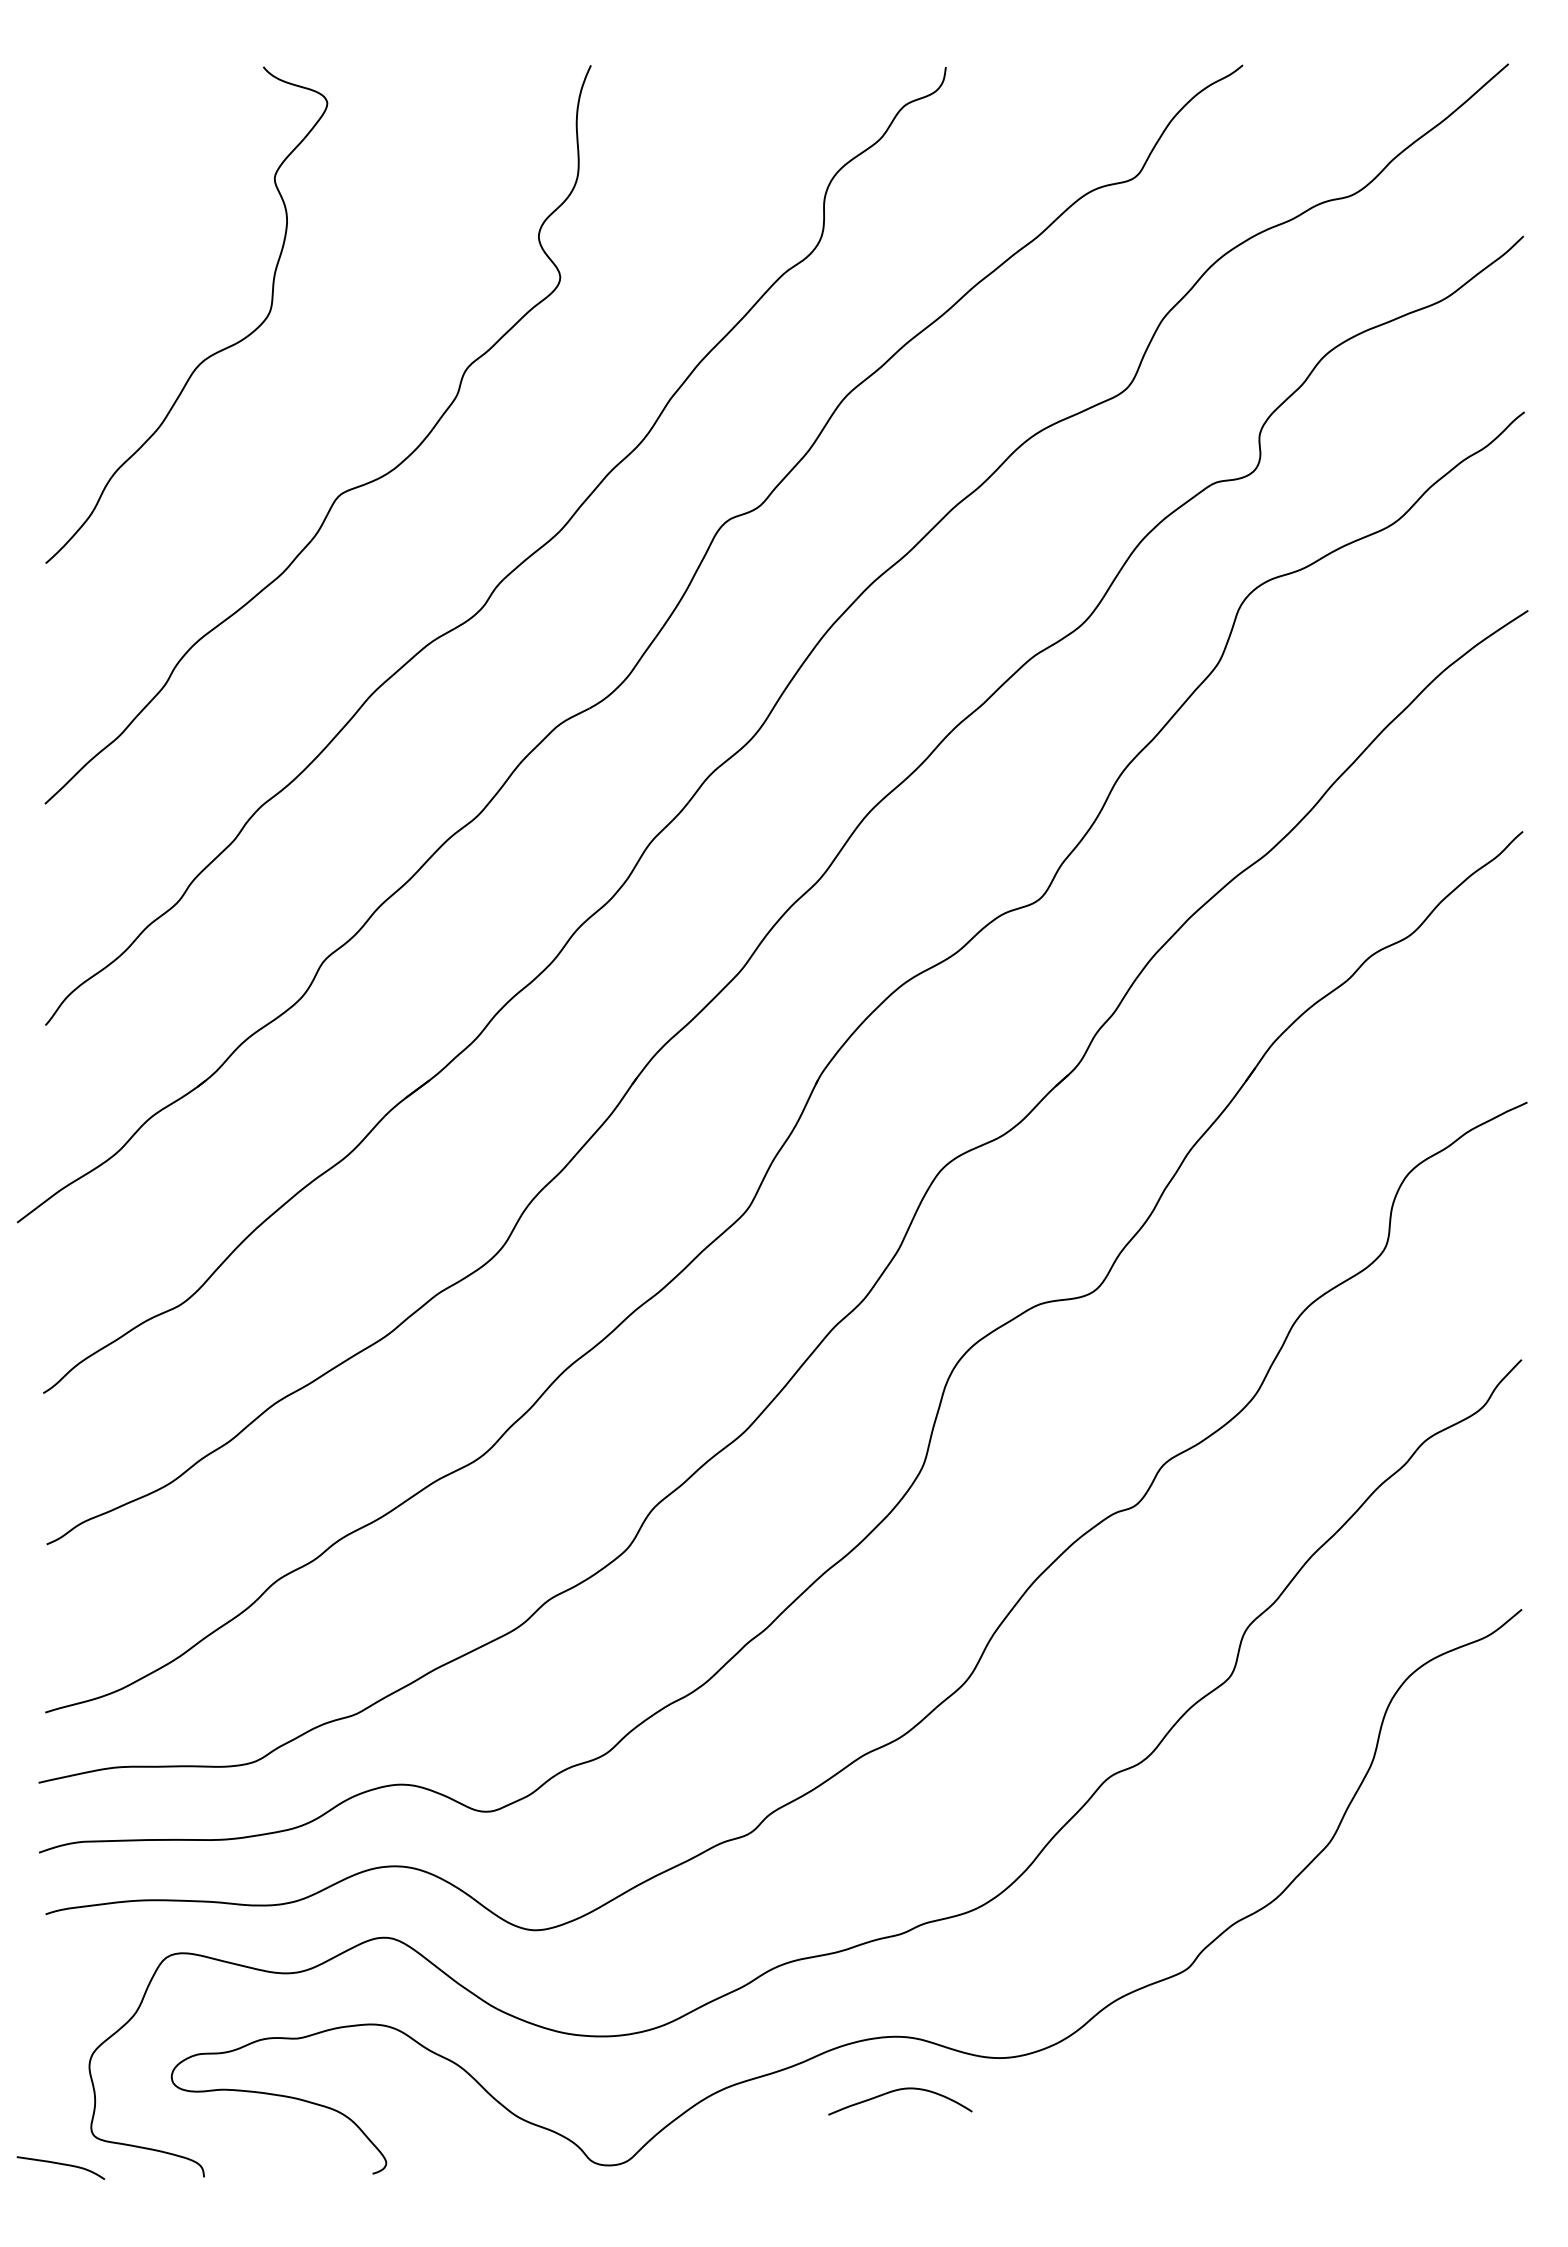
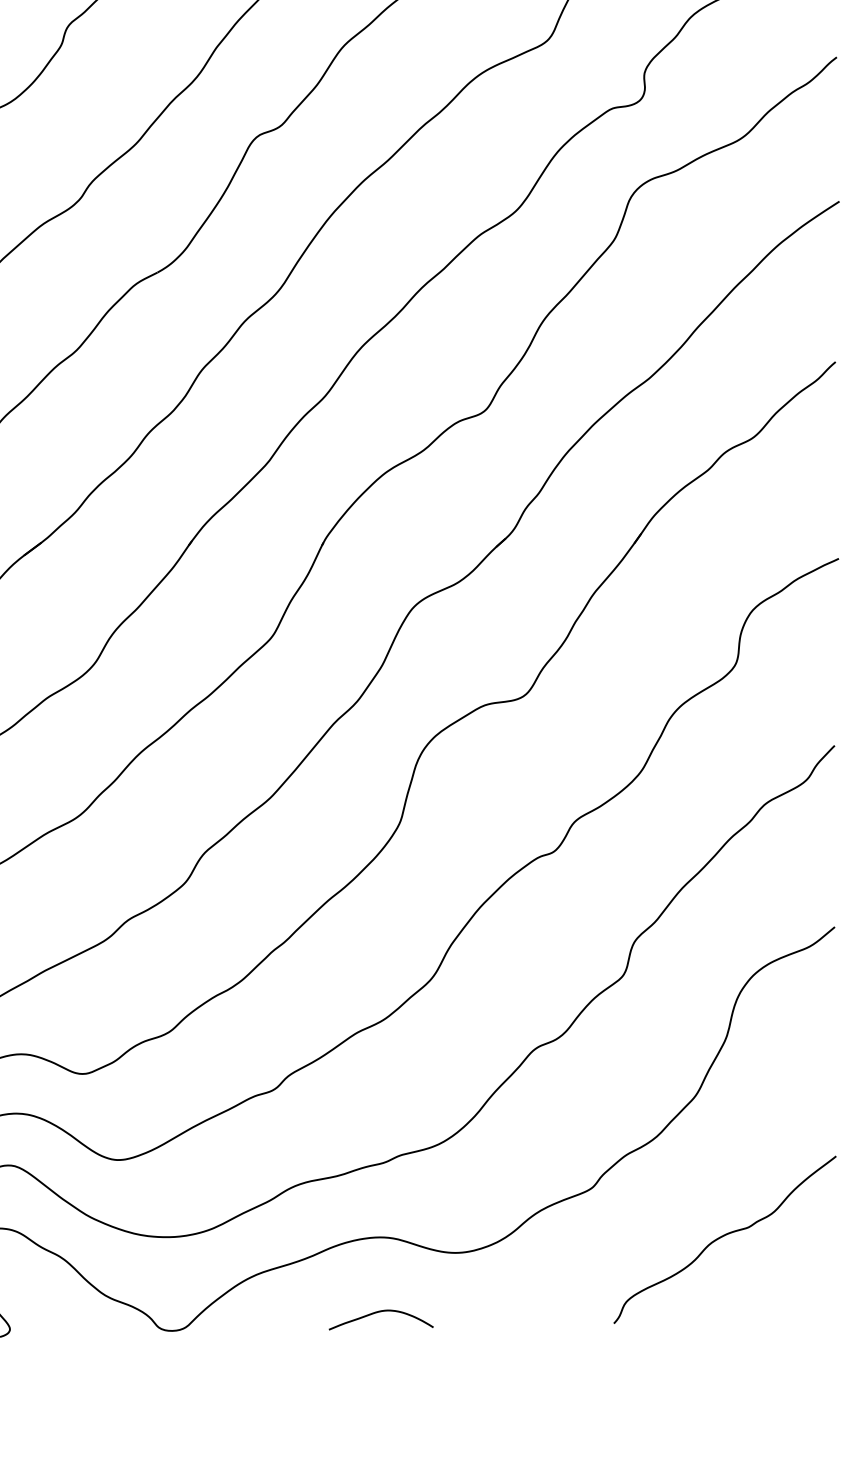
curve: (1369, 2035) -> (724, 1236), added
curve: (896, 2091) -> (378, 1312), moved

